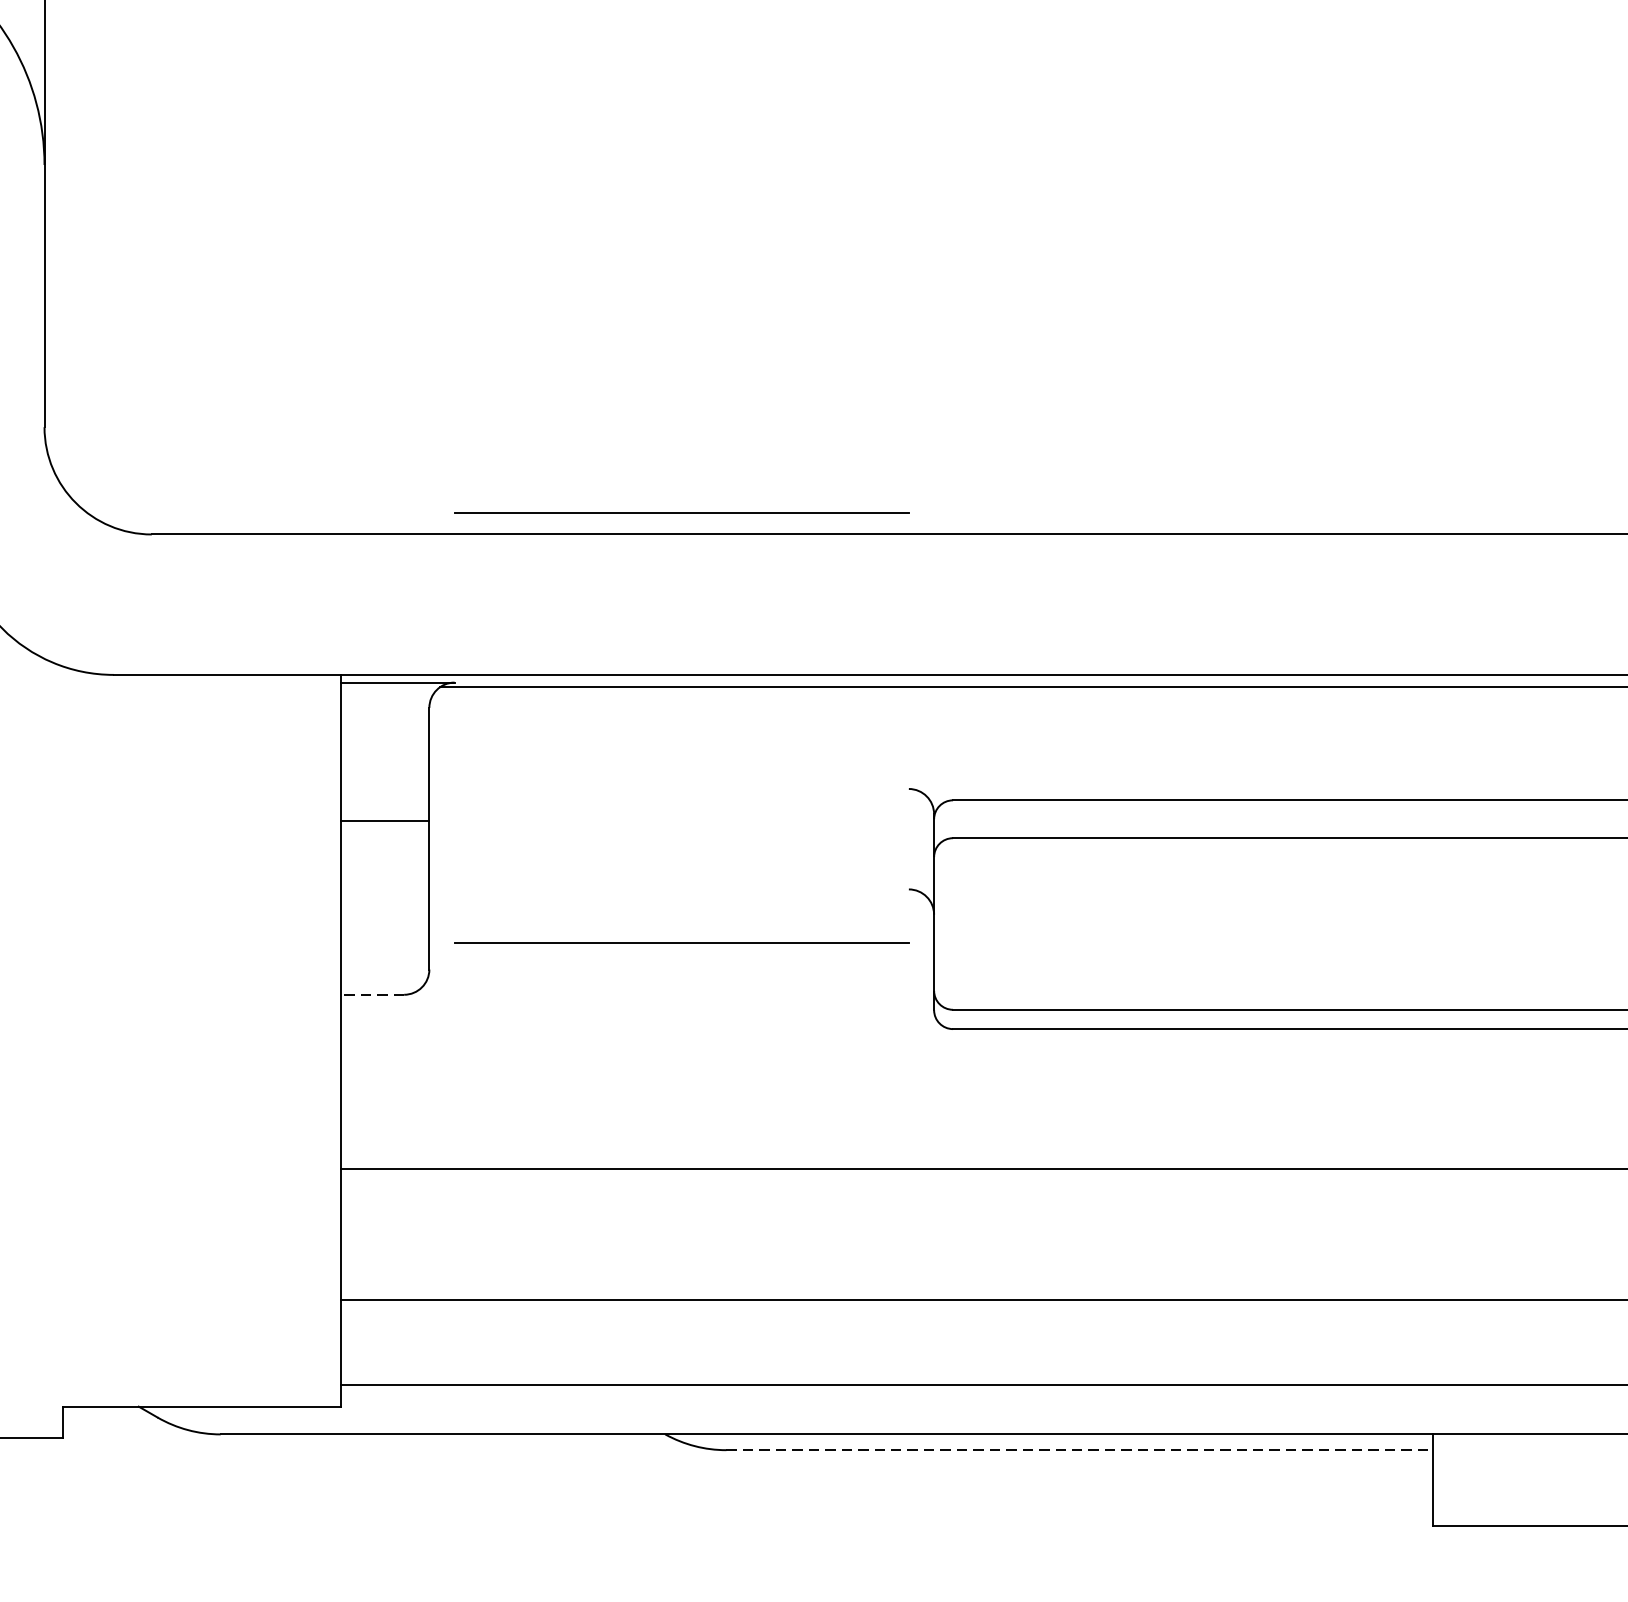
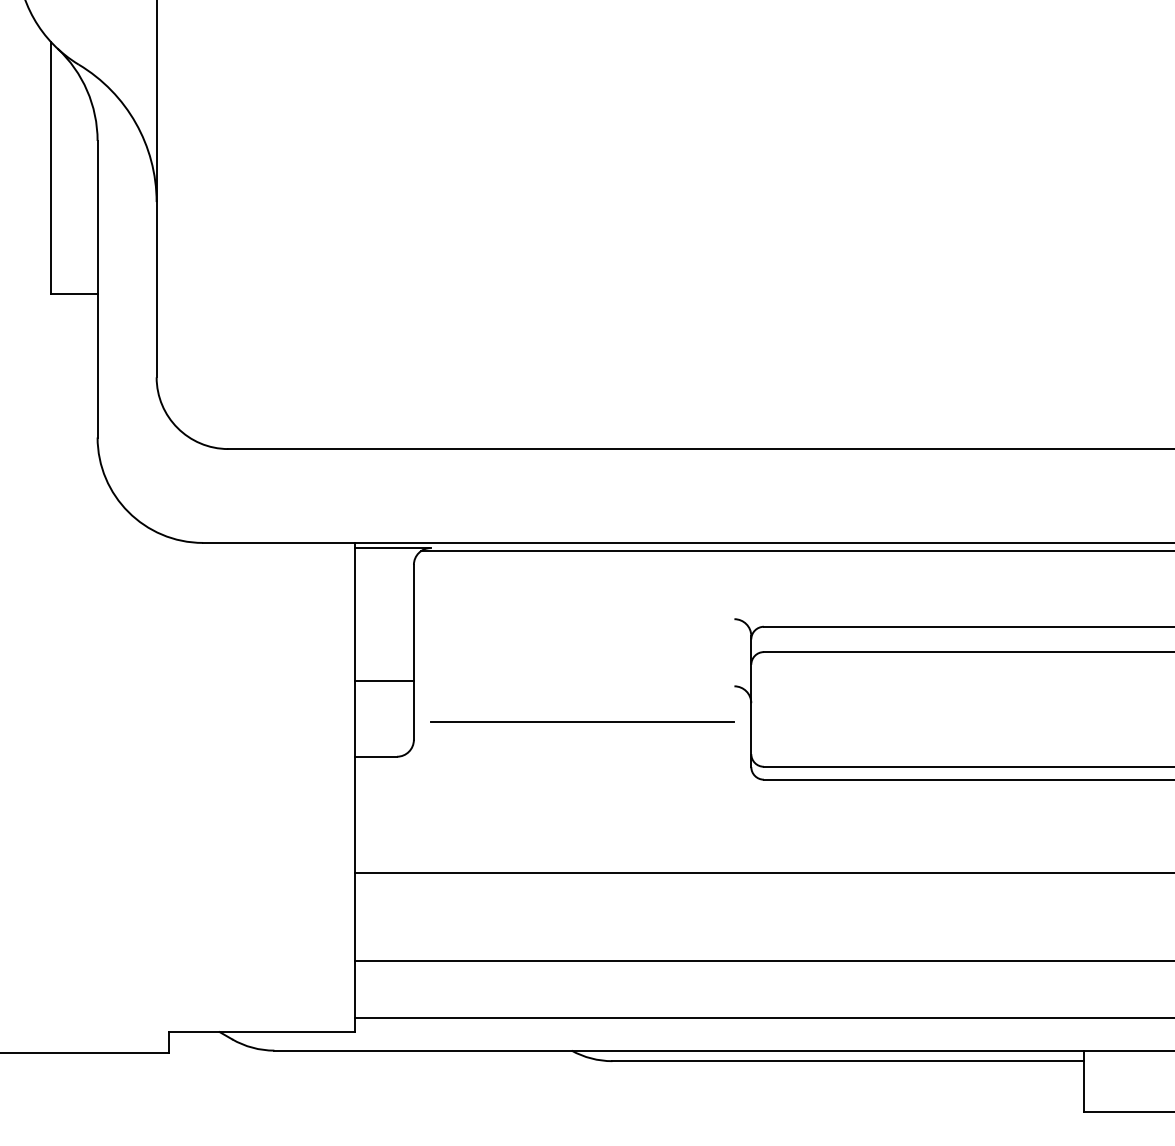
line: (681, 511) -> (582, 433), removed
line: (383, 820) -> (383, 680), moved
line: (371, 994) -> (375, 756), dashed -> solid
line: (1079, 1450) -> (848, 1061), dashed -> solid

